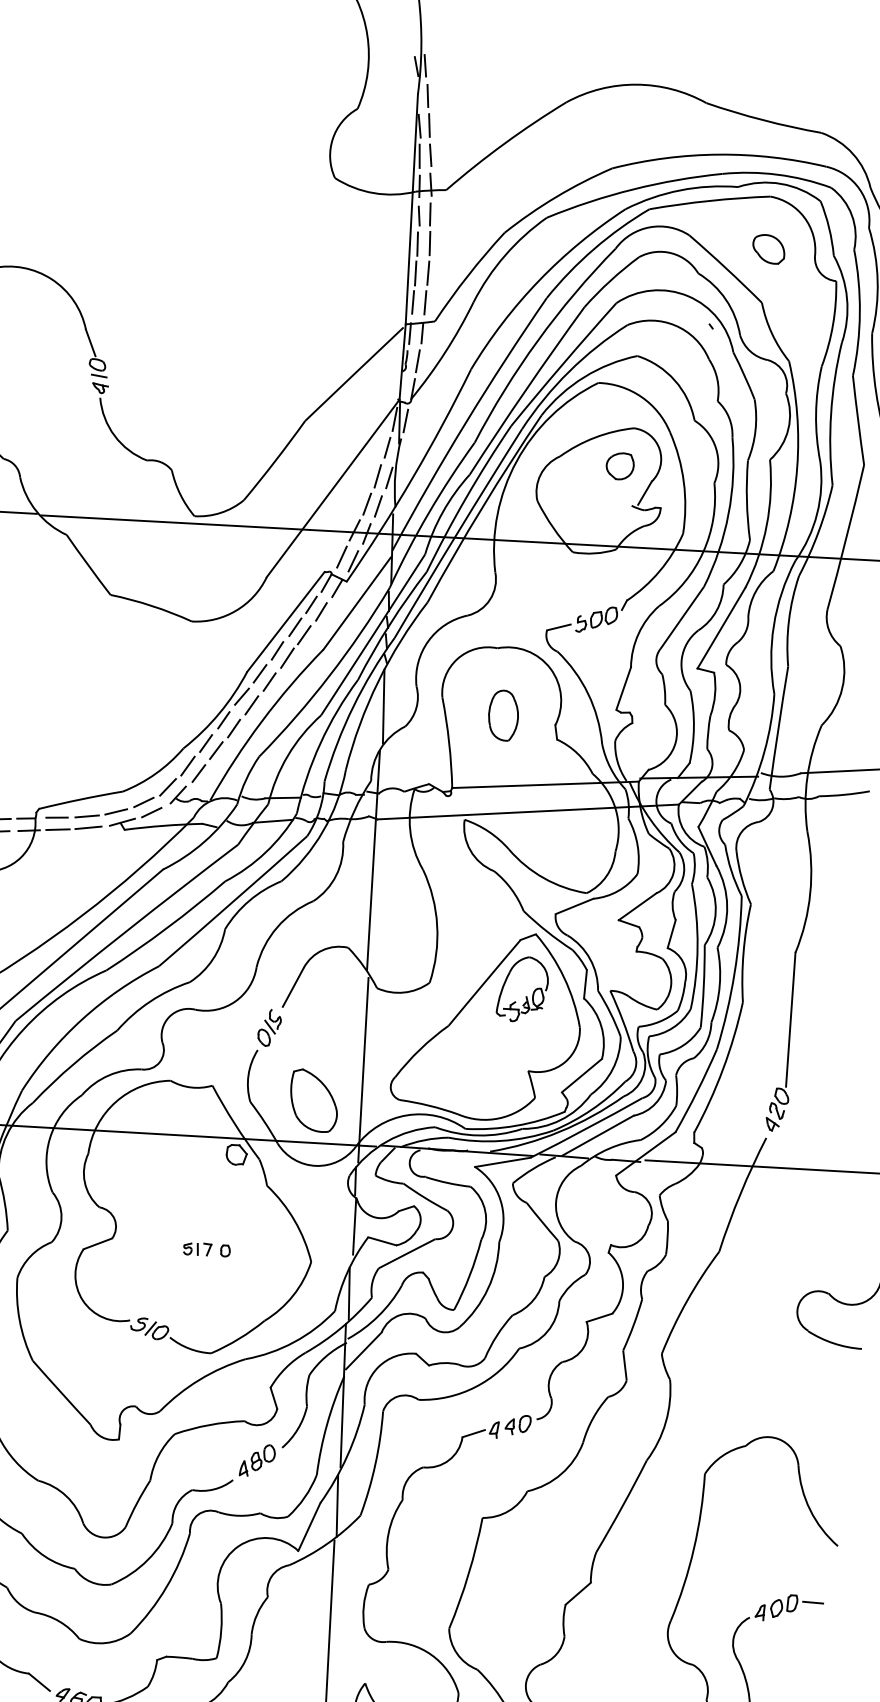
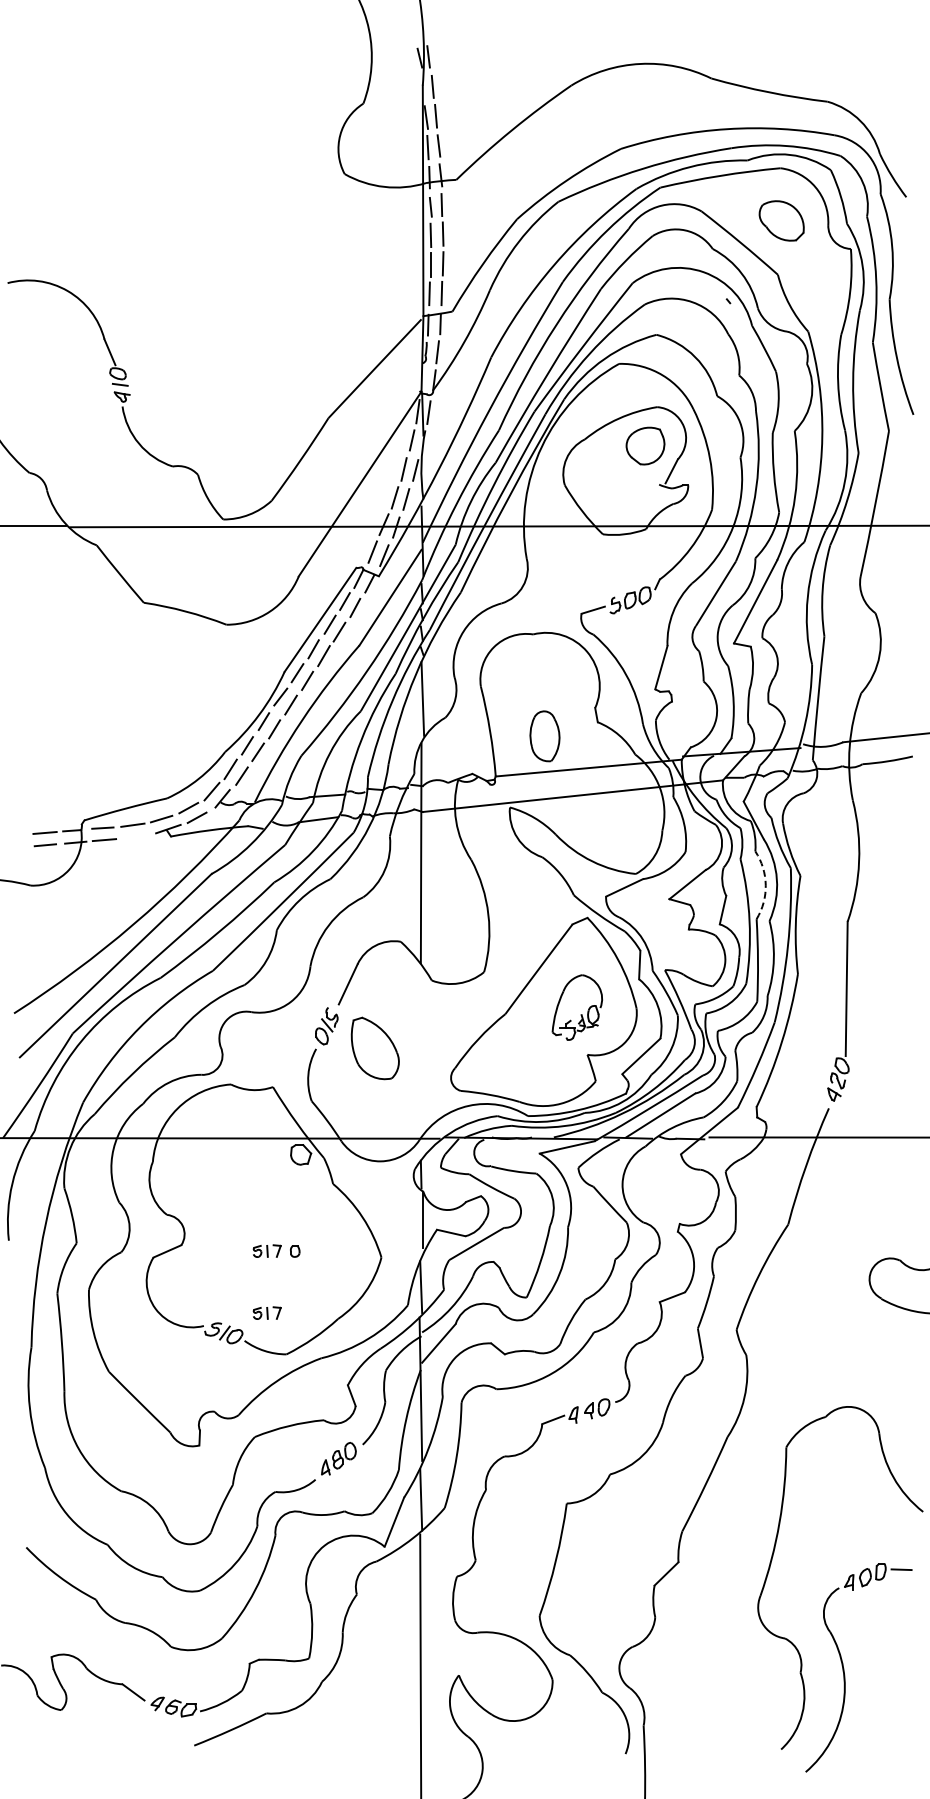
part: (768, 248) -> (781, 220), size x1.4
part: (620, 465) -> (645, 445), size x1.4
part: (503, 715) -> (544, 736), moved
line: (88, 827) -> (134, 836), removed
arc: (715, 911) -> (765, 885), solid -> dashed
part: (525, 996) -> (580, 1014), moved
line: (363, 1069) -> (422, 1062), removed
part: (313, 1100) -> (374, 1048), moved
part: (193, 1310) -> (266, 1312), added

